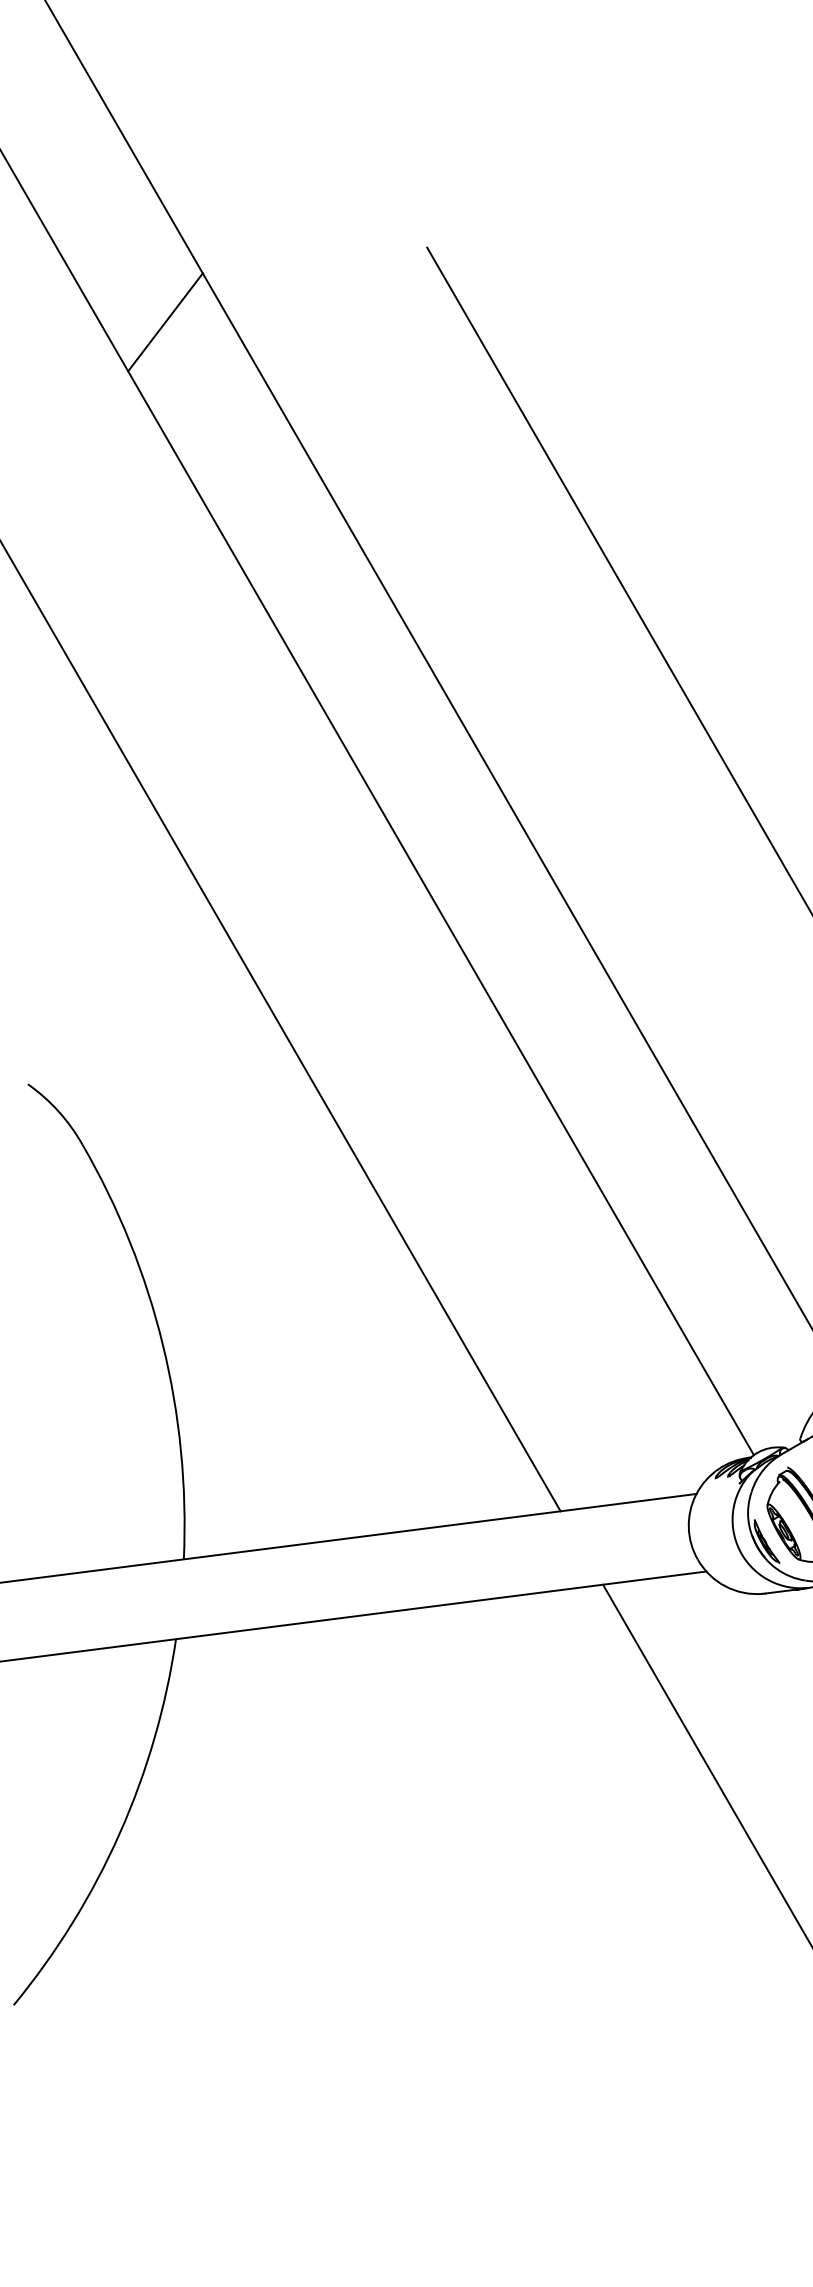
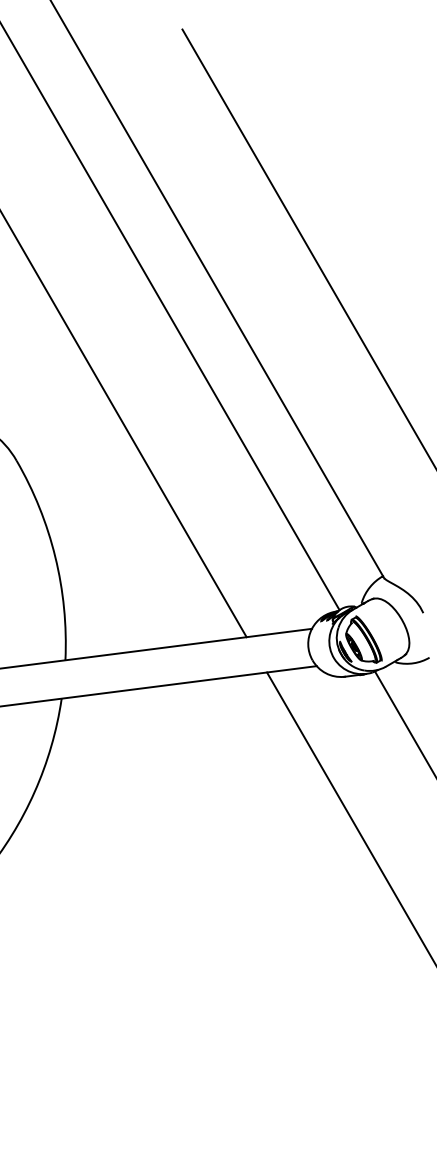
line: (165, 320) -> (56, 64), removed

